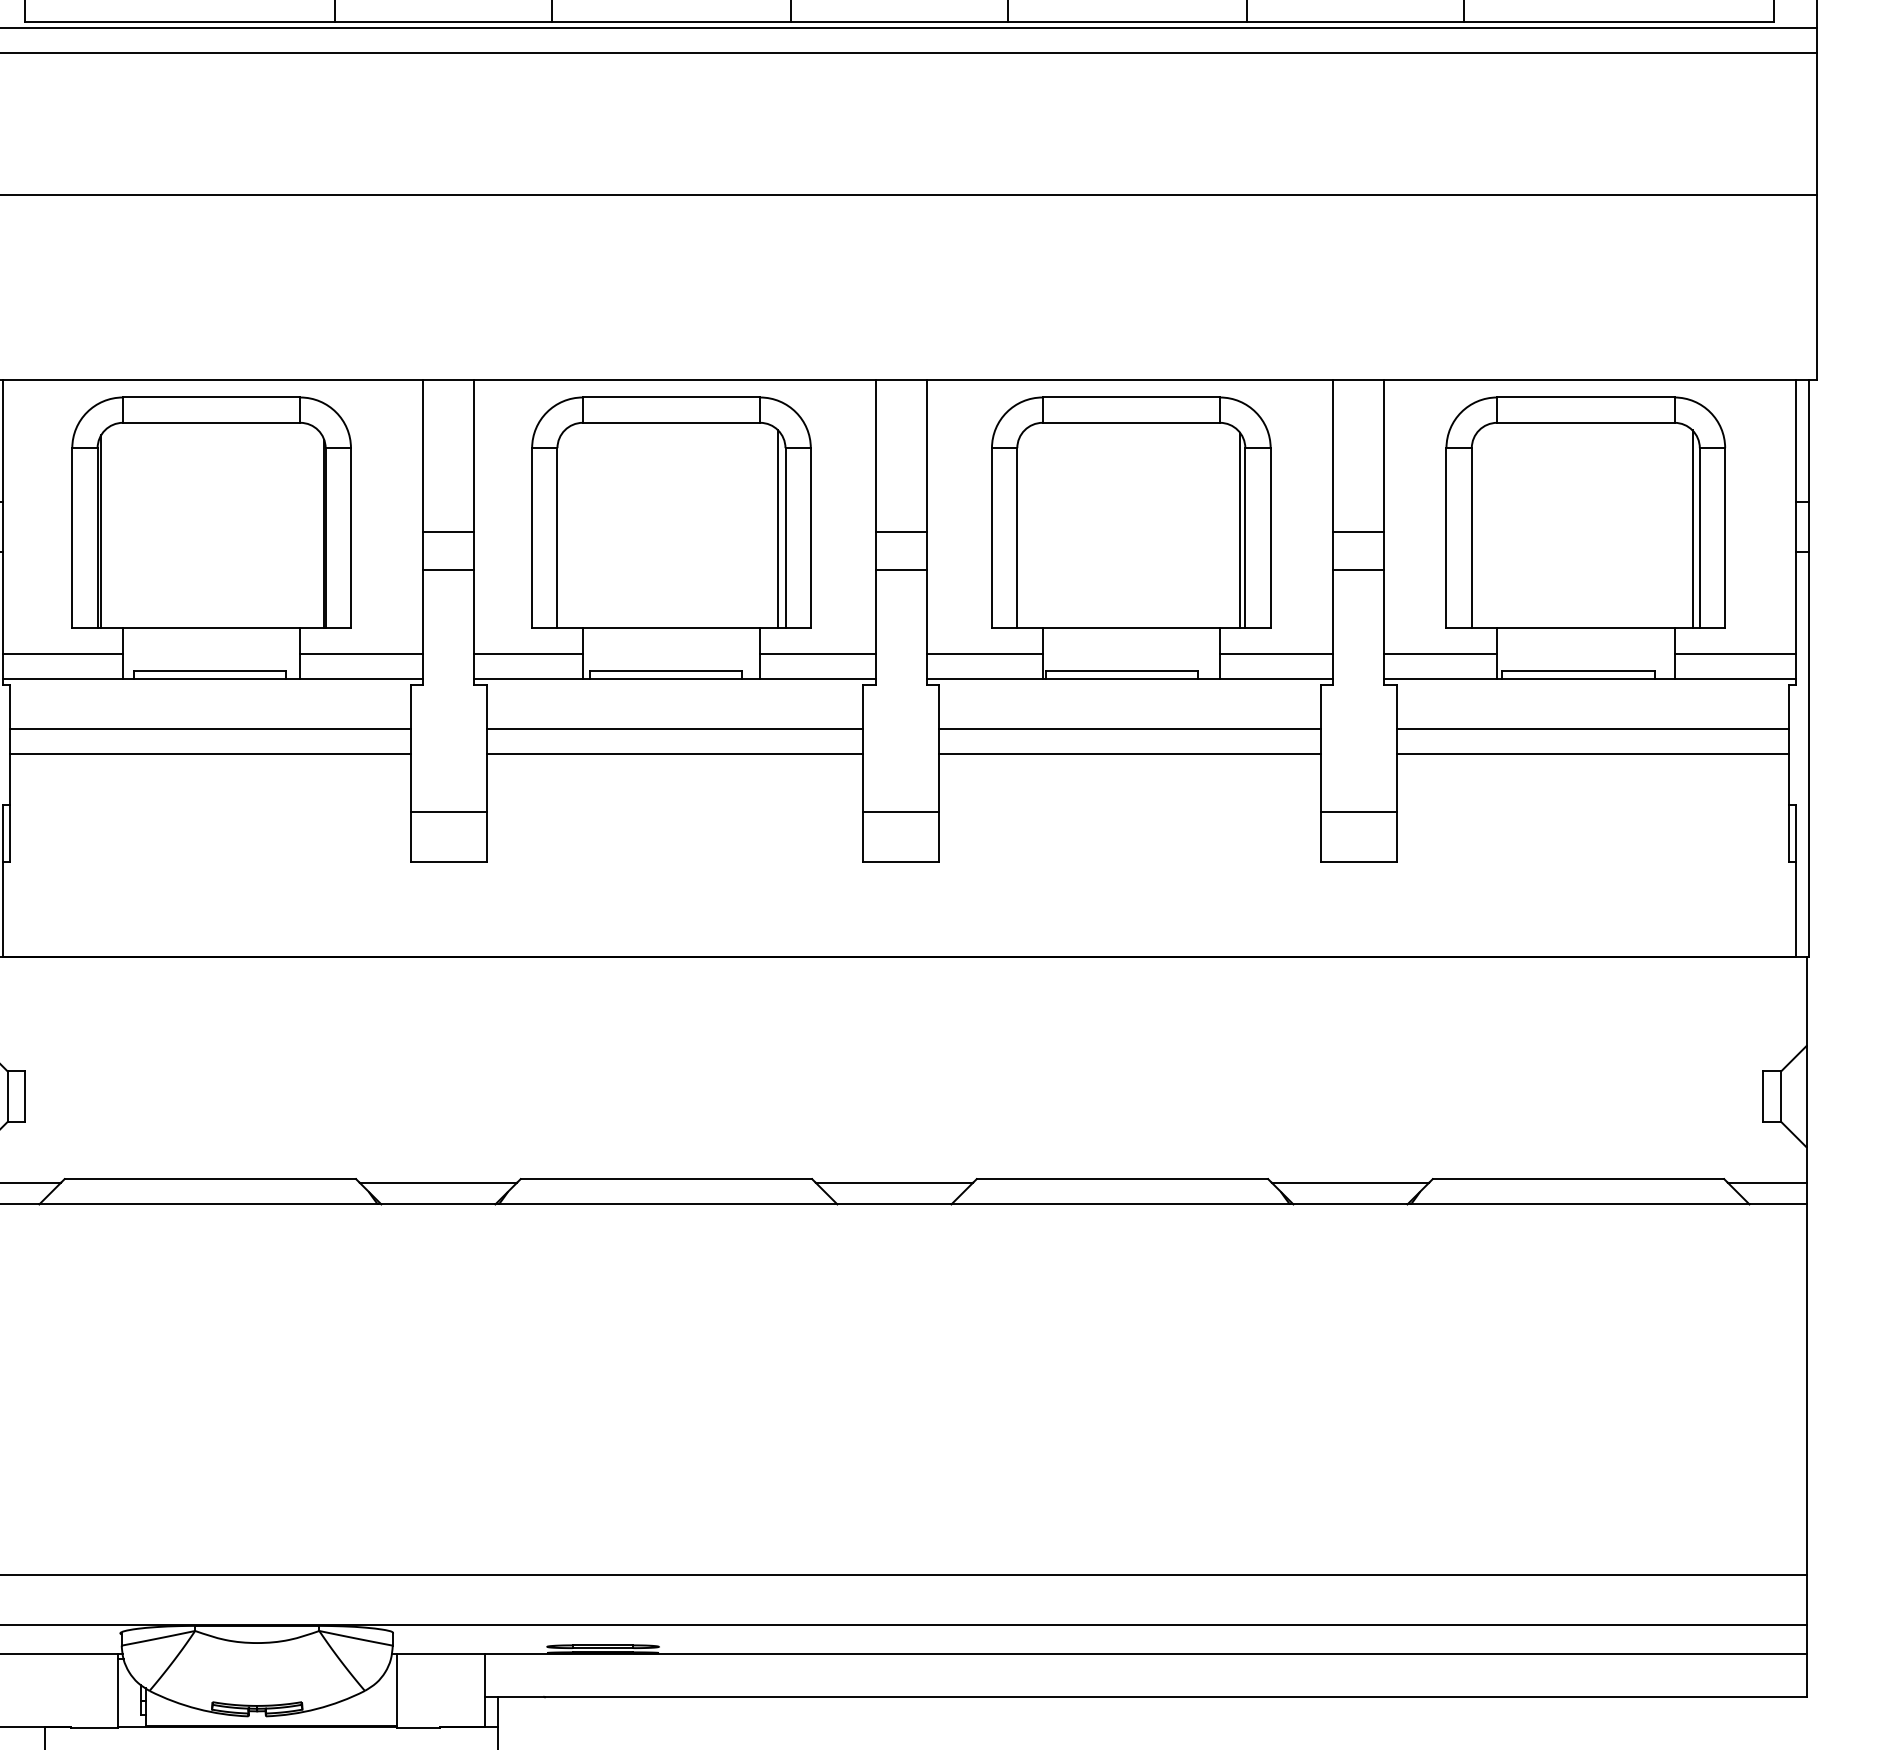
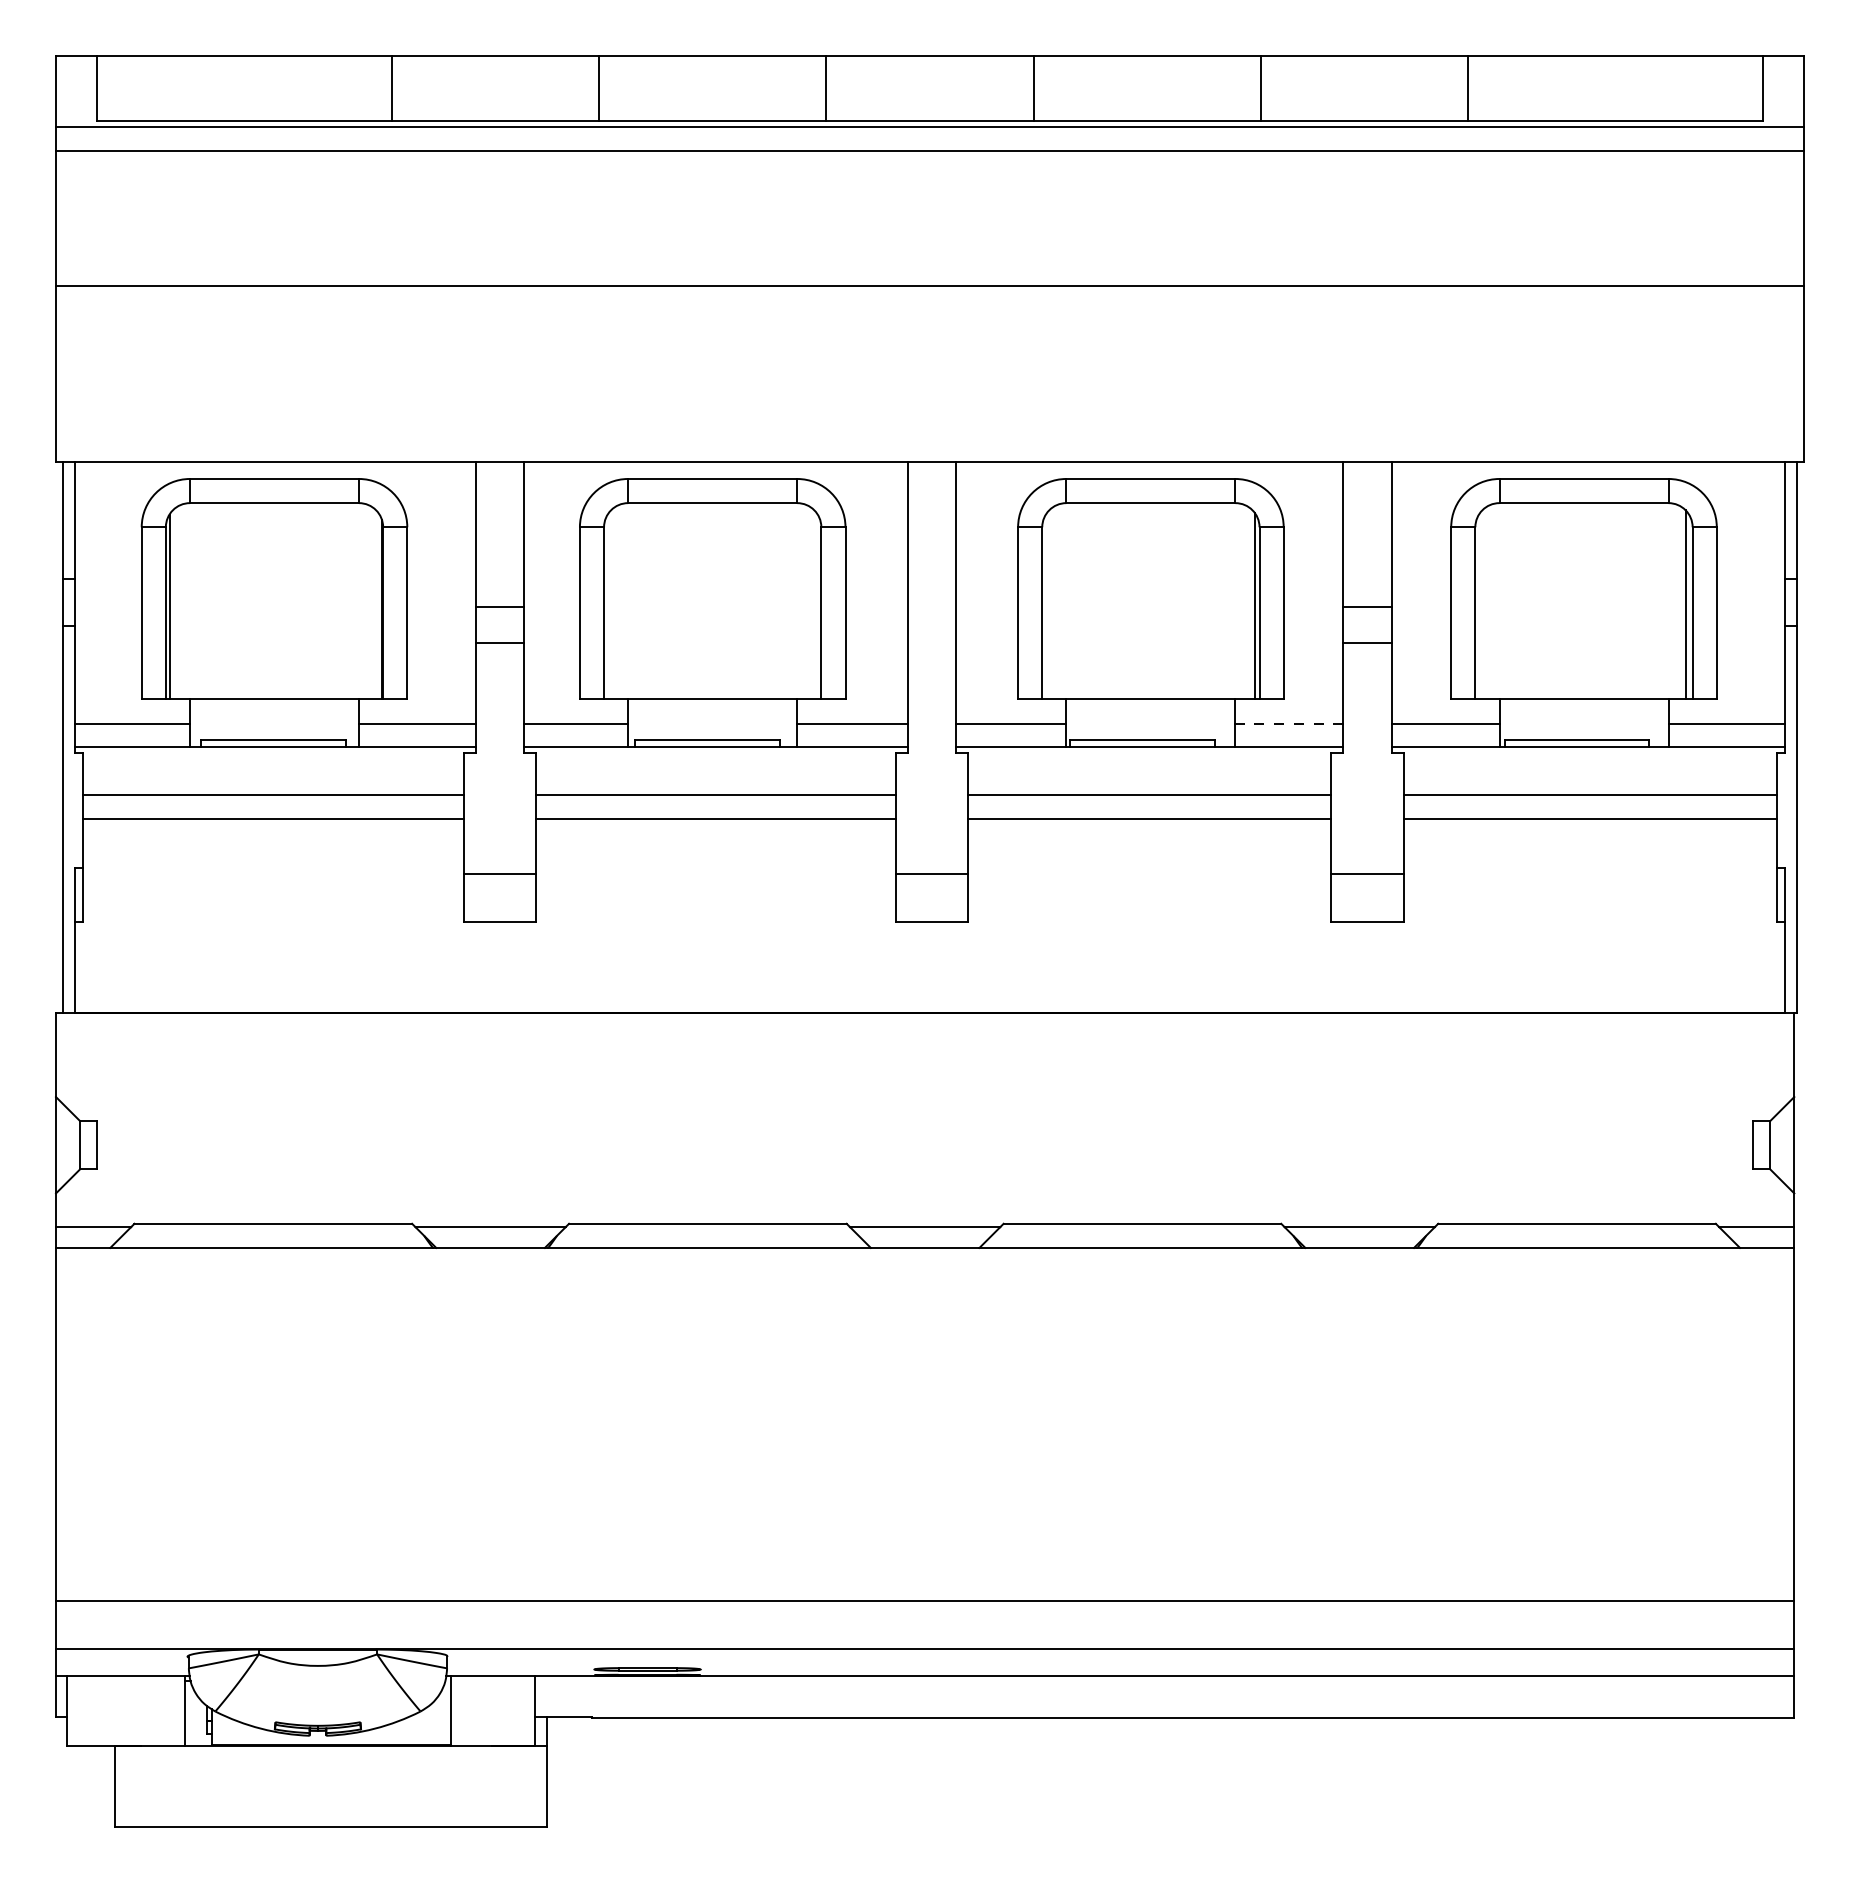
line: (778, 529) -> (814, 604), removed
line: (901, 531) -> (931, 606), removed
line: (901, 570) -> (931, 643), removed
line: (1276, 654) -> (1289, 723), solid -> dashed

